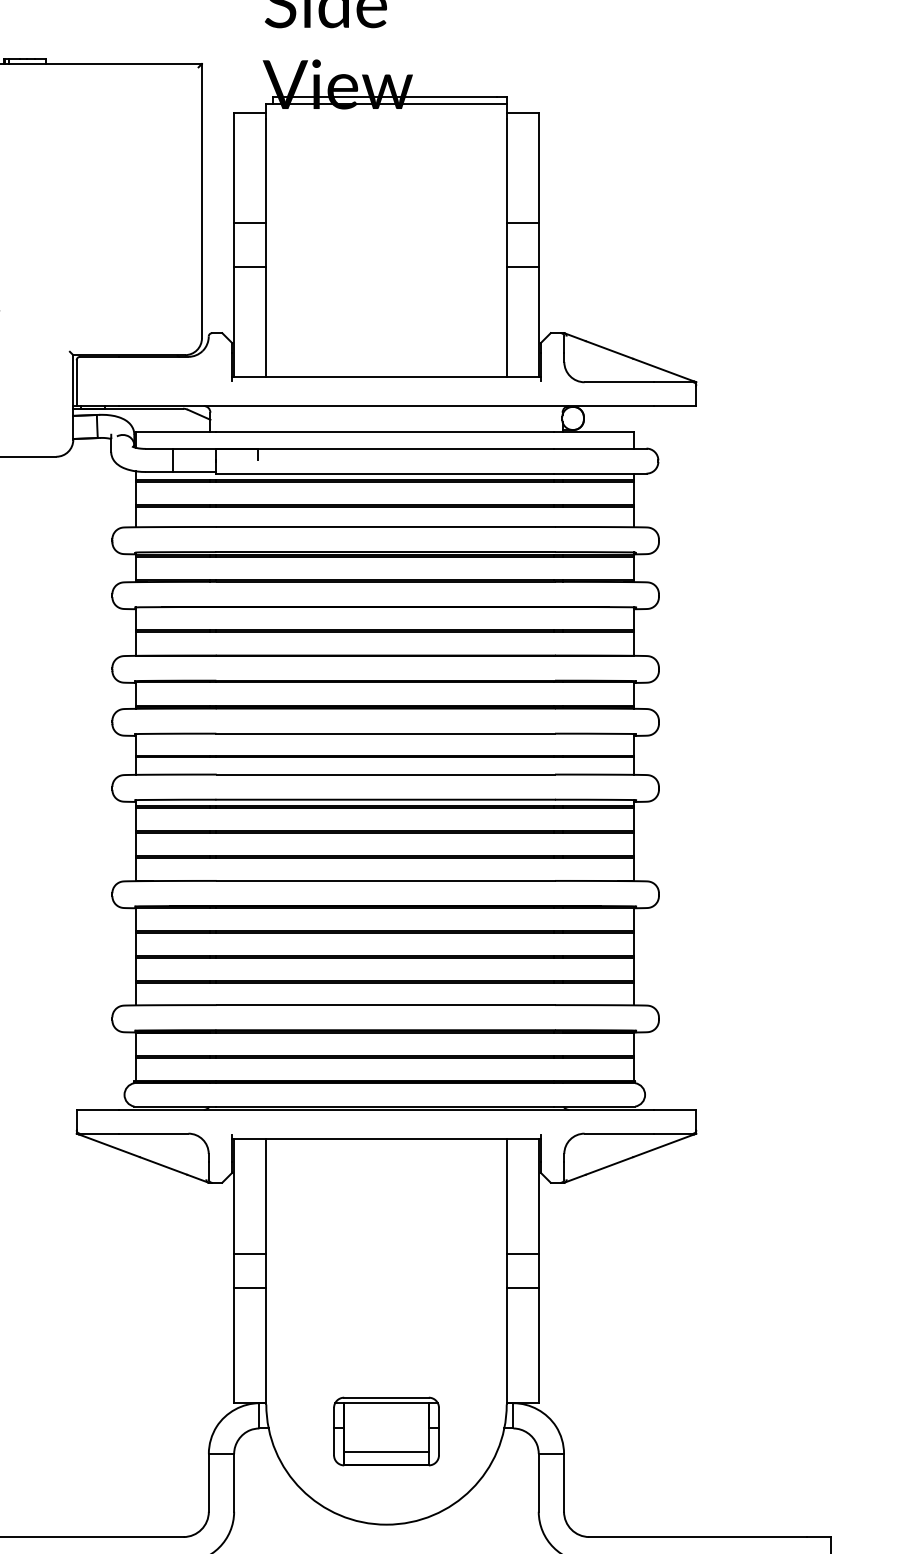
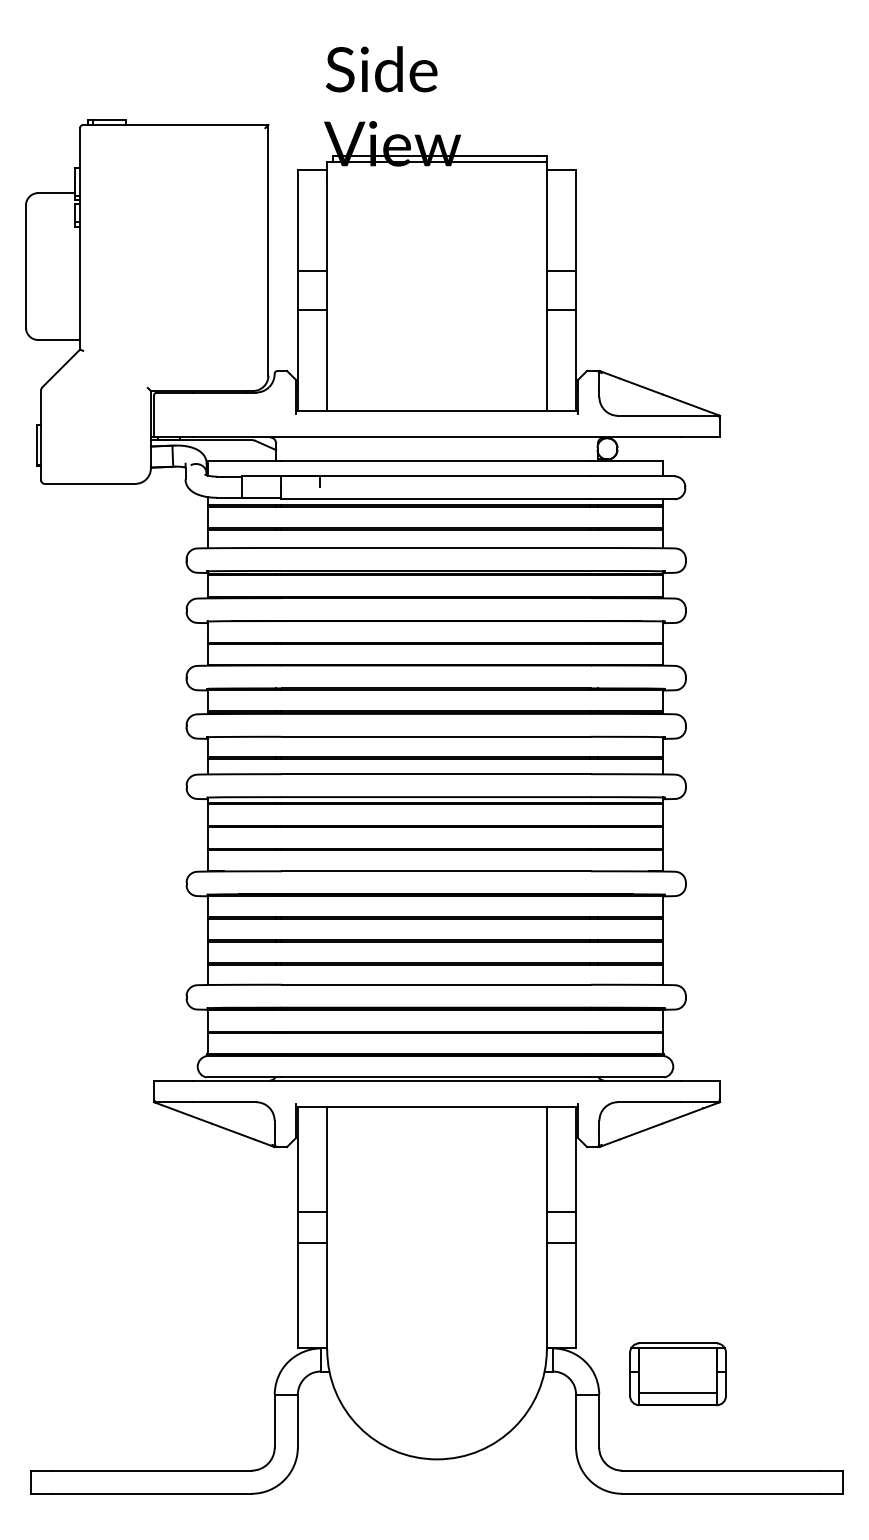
part: (385, 1431) -> (677, 1374), moved

